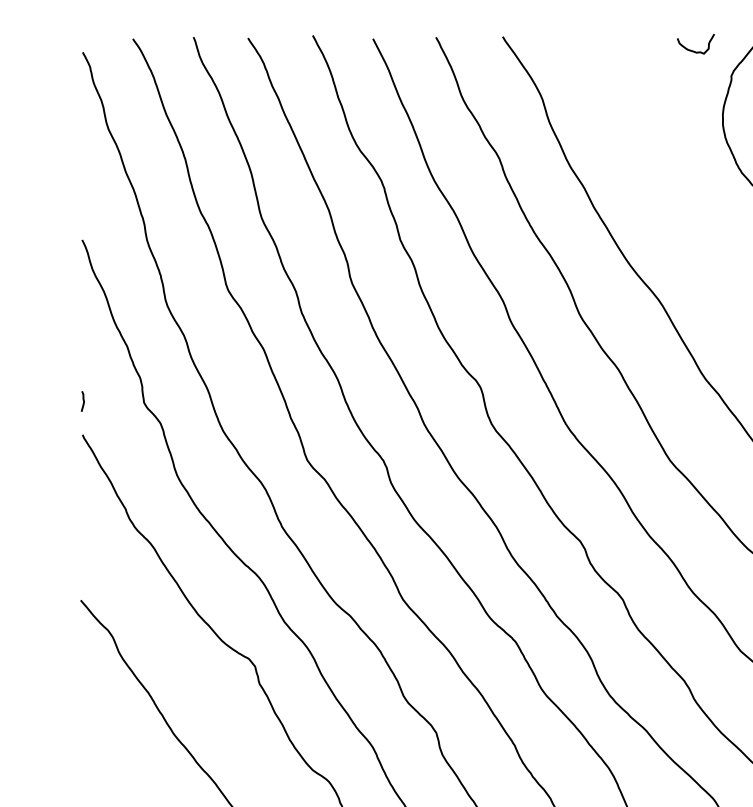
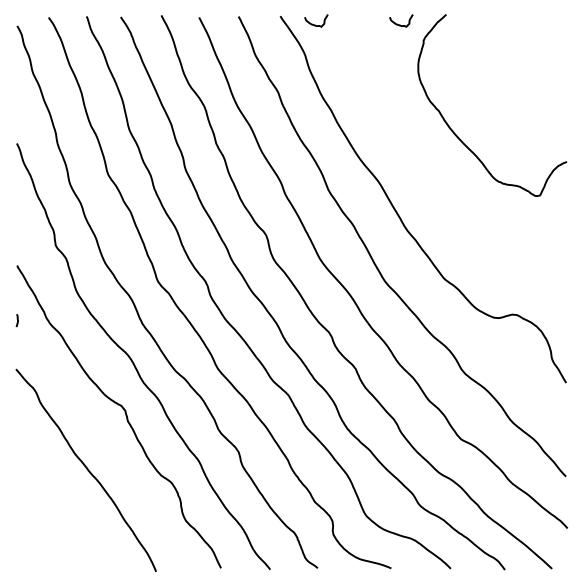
curve: (558, 50) -> (315, 24), added
curve: (81, 399) -> (16, 319), moved

